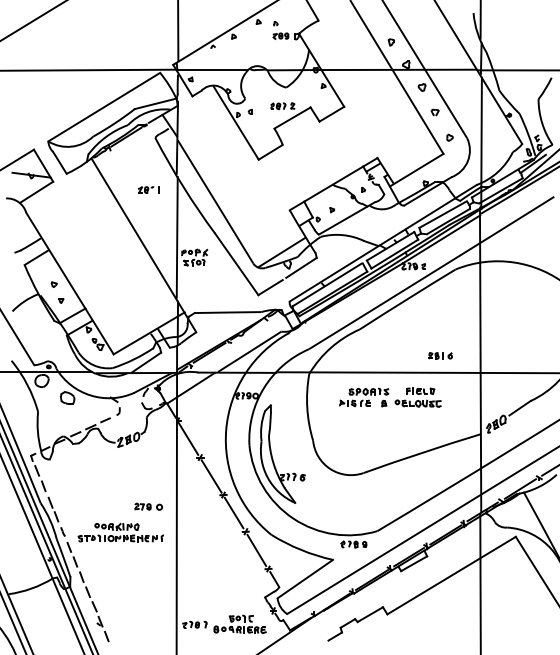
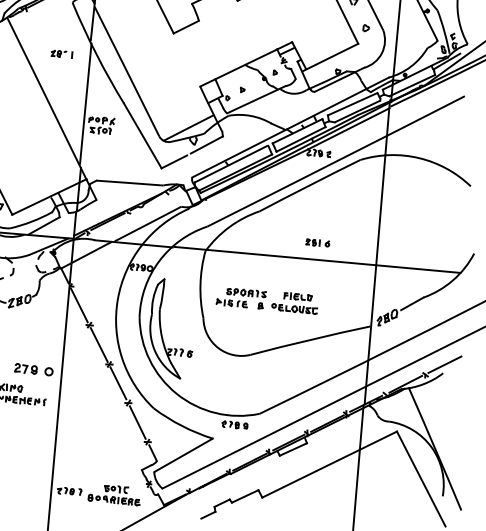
part: (440, 355) -> (317, 242), moved
part: (390, 397) -> (267, 300), moved
part: (148, 506) -> (33, 369), size x1.4

